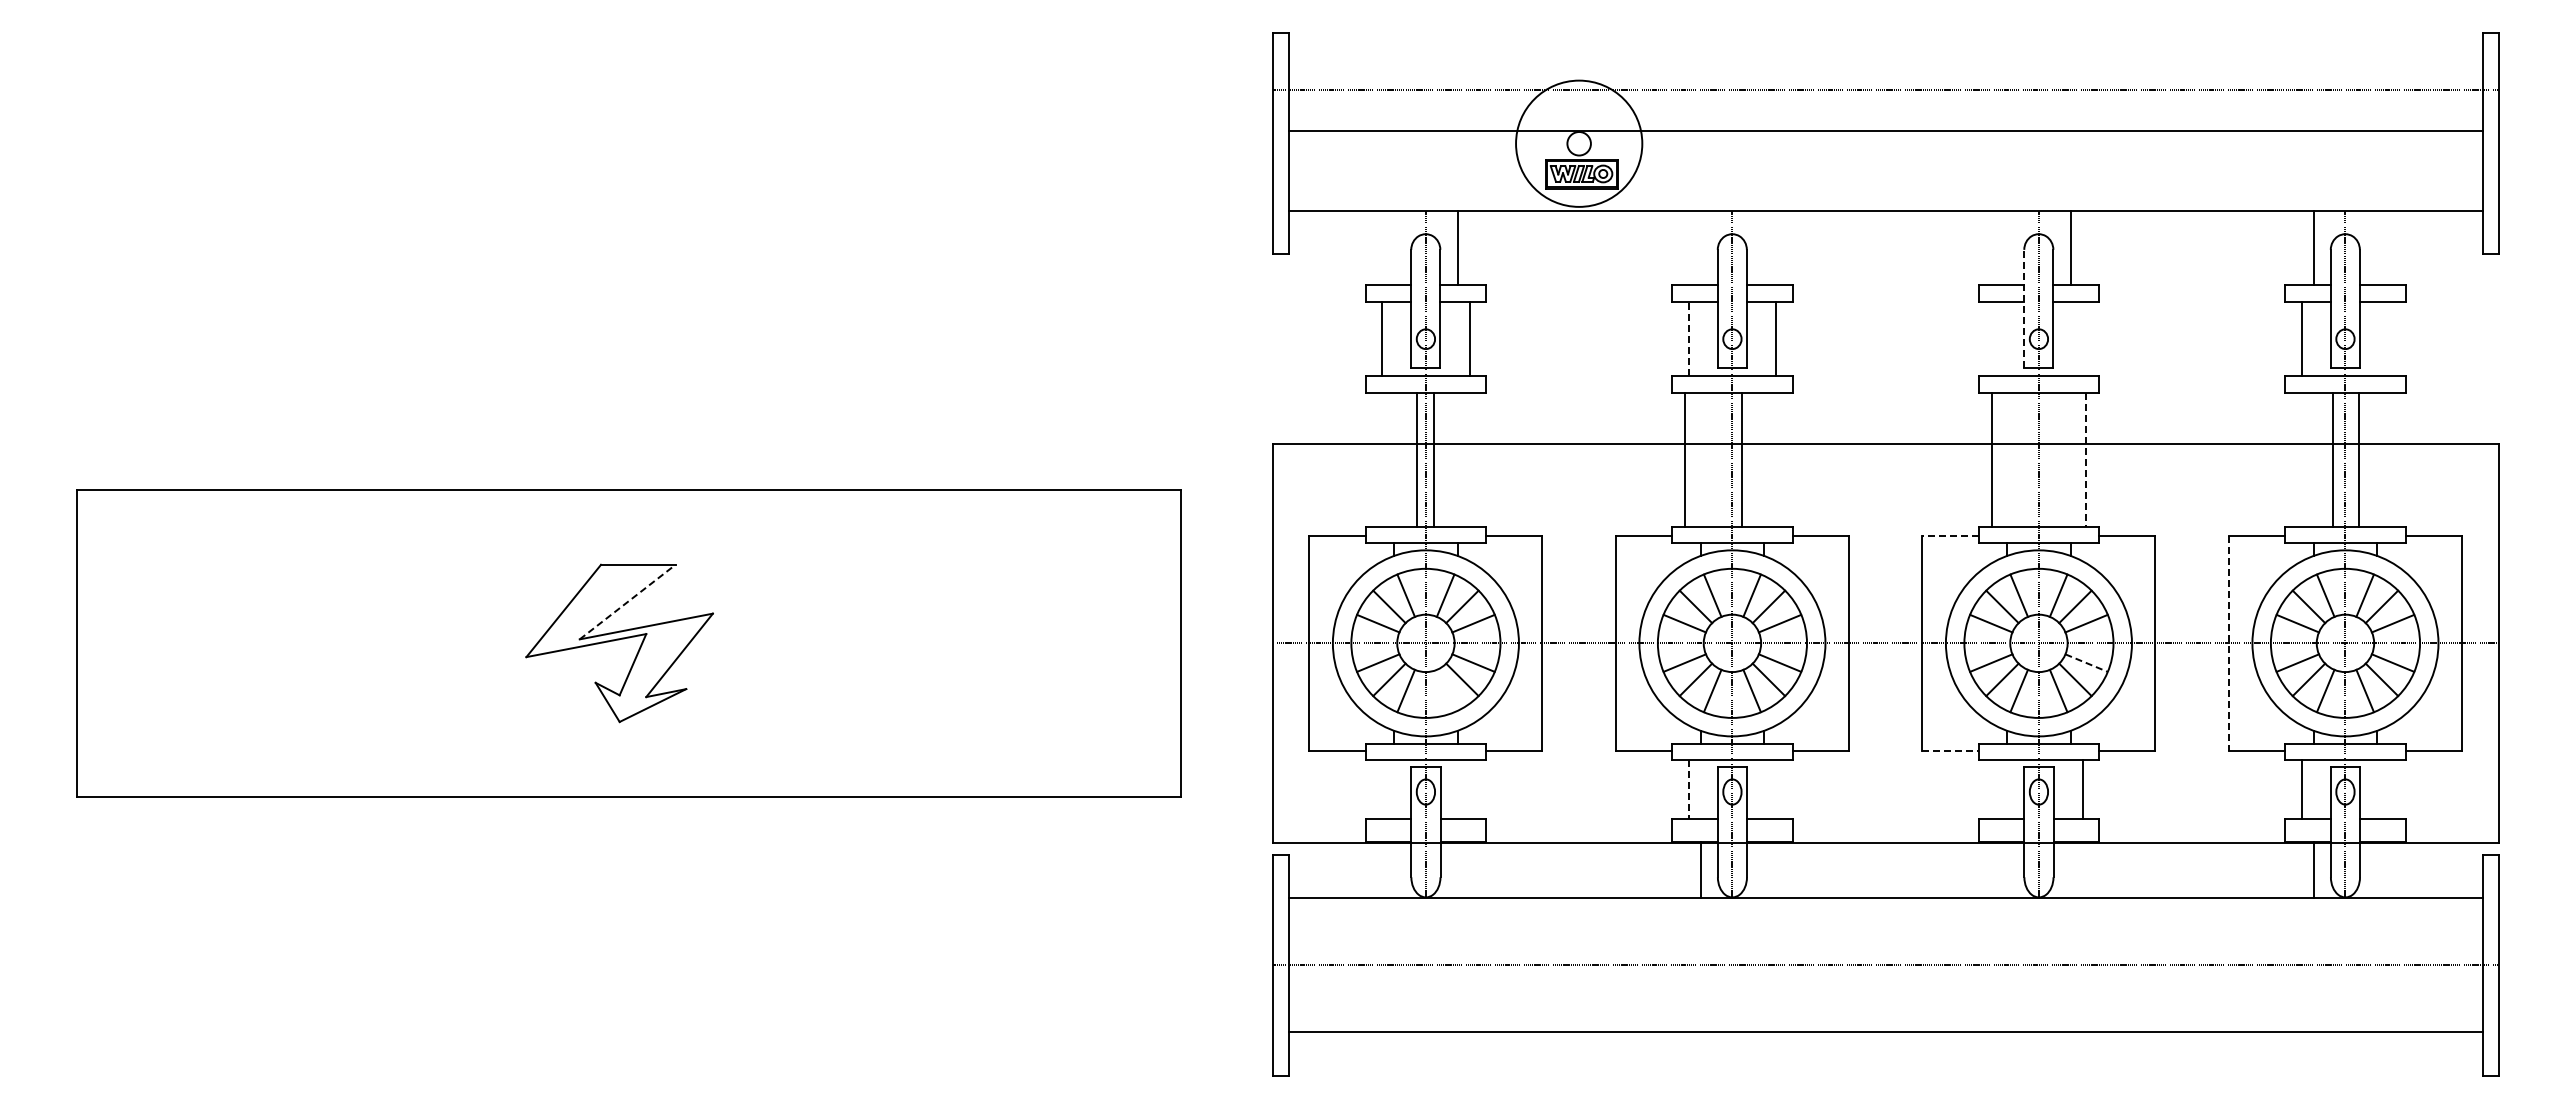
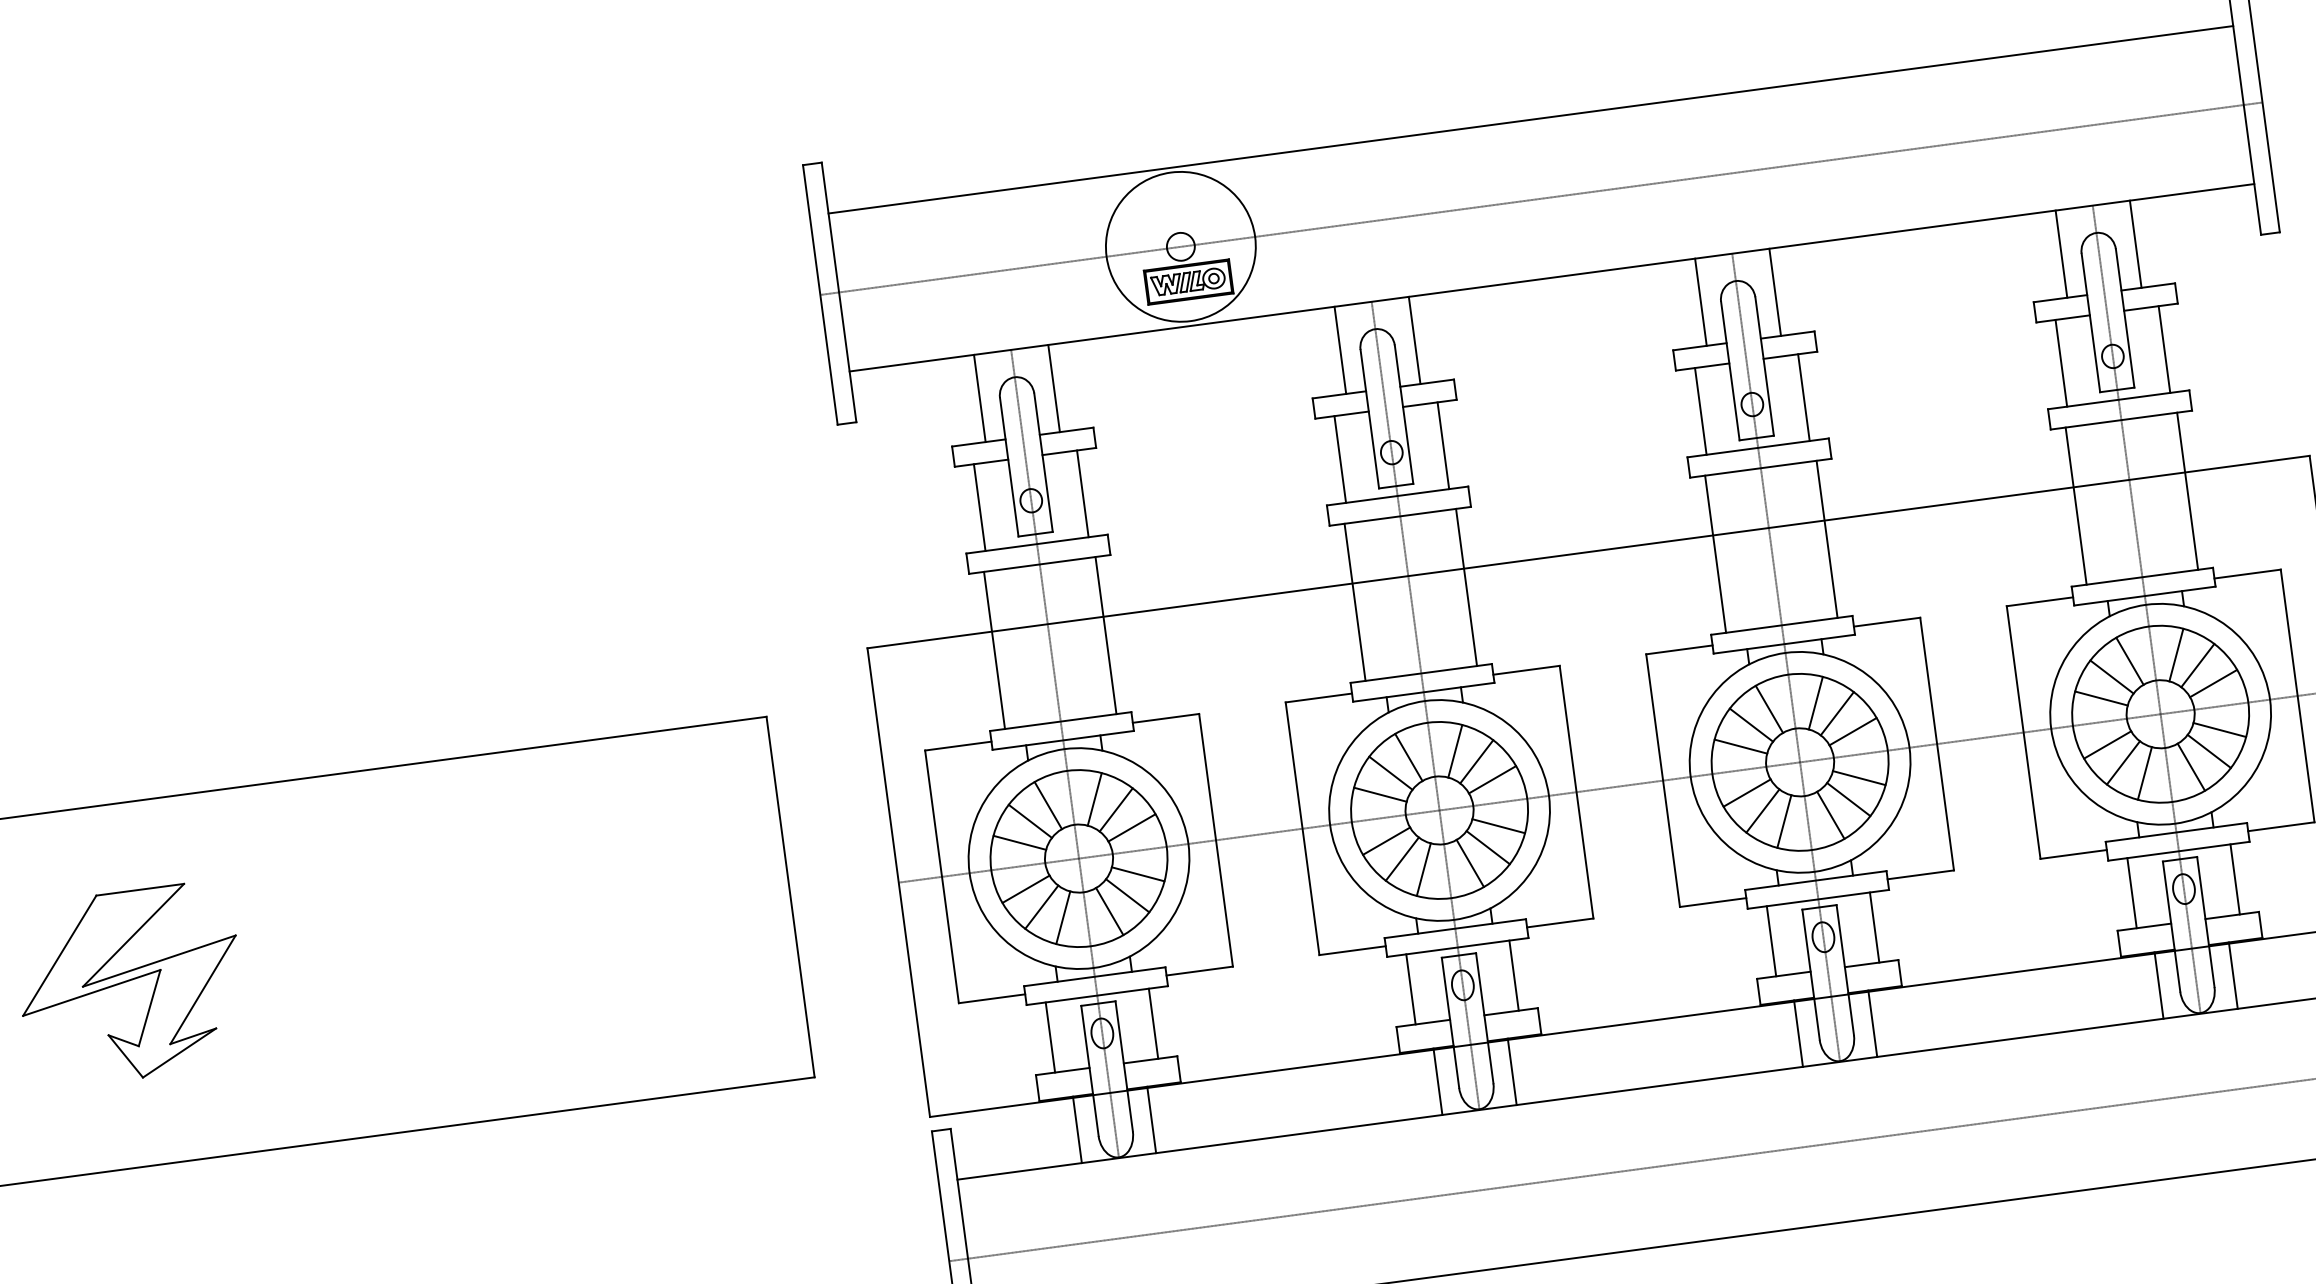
line: (1885, 89) -> (1541, 198), moved
line: (1885, 130) -> (1530, 119), moved
line: (1394, 247) -> (979, 397), added
line: (1700, 247) -> (1339, 349), added
line: (1764, 247) -> (1415, 339), added
line: (2007, 247) -> (1700, 301), added
line: (2377, 247) -> (2136, 243), added
line: (2024, 308) -> (1730, 370), dashed -> solid
line: (1688, 339) -> (1340, 459), dashed -> solid
line: (1995, 339) -> (1701, 411), added
line: (2082, 339) -> (1803, 398), added
line: (2389, 339) -> (2164, 349), added
line: (1416, 459) -> (994, 649), moved
line: (1434, 459) -> (1106, 634), moved
line: (1741, 459) -> (1466, 586), moved
line: (2333, 459) -> (2076, 505), moved
line: (2358, 459) -> (2187, 490), moved
line: (2086, 460) -> (1827, 539), dashed -> solid
line: (1950, 535) -> (1679, 649), dashed -> solid
line: (627, 602) -> (133, 935), dashed -> solid
line: (2228, 643) -> (2023, 732), dashed -> solid
line: (2086, 663) -> (1859, 778), dashed -> solid
line: (1445, 690) -> (1109, 910), added
line: (1951, 750) -> (1714, 902), dashed -> solid
line: (1382, 789) -> (1050, 1037), added
line: (1469, 789) -> (1153, 1023), added
line: (1688, 789) -> (1410, 989), dashed -> solid
line: (1776, 789) -> (1514, 975), added
line: (1995, 789) -> (1771, 941), added
line: (2389, 789) -> (2235, 879), added
line: (1394, 869) -> (1077, 1129), added
line: (1457, 869) -> (1151, 1119), added
line: (1764, 869) -> (1512, 1071), added
line: (2007, 869) -> (1798, 1033), added
line: (2070, 869) -> (1872, 1023), added
line: (2377, 869) -> (2233, 975), added

